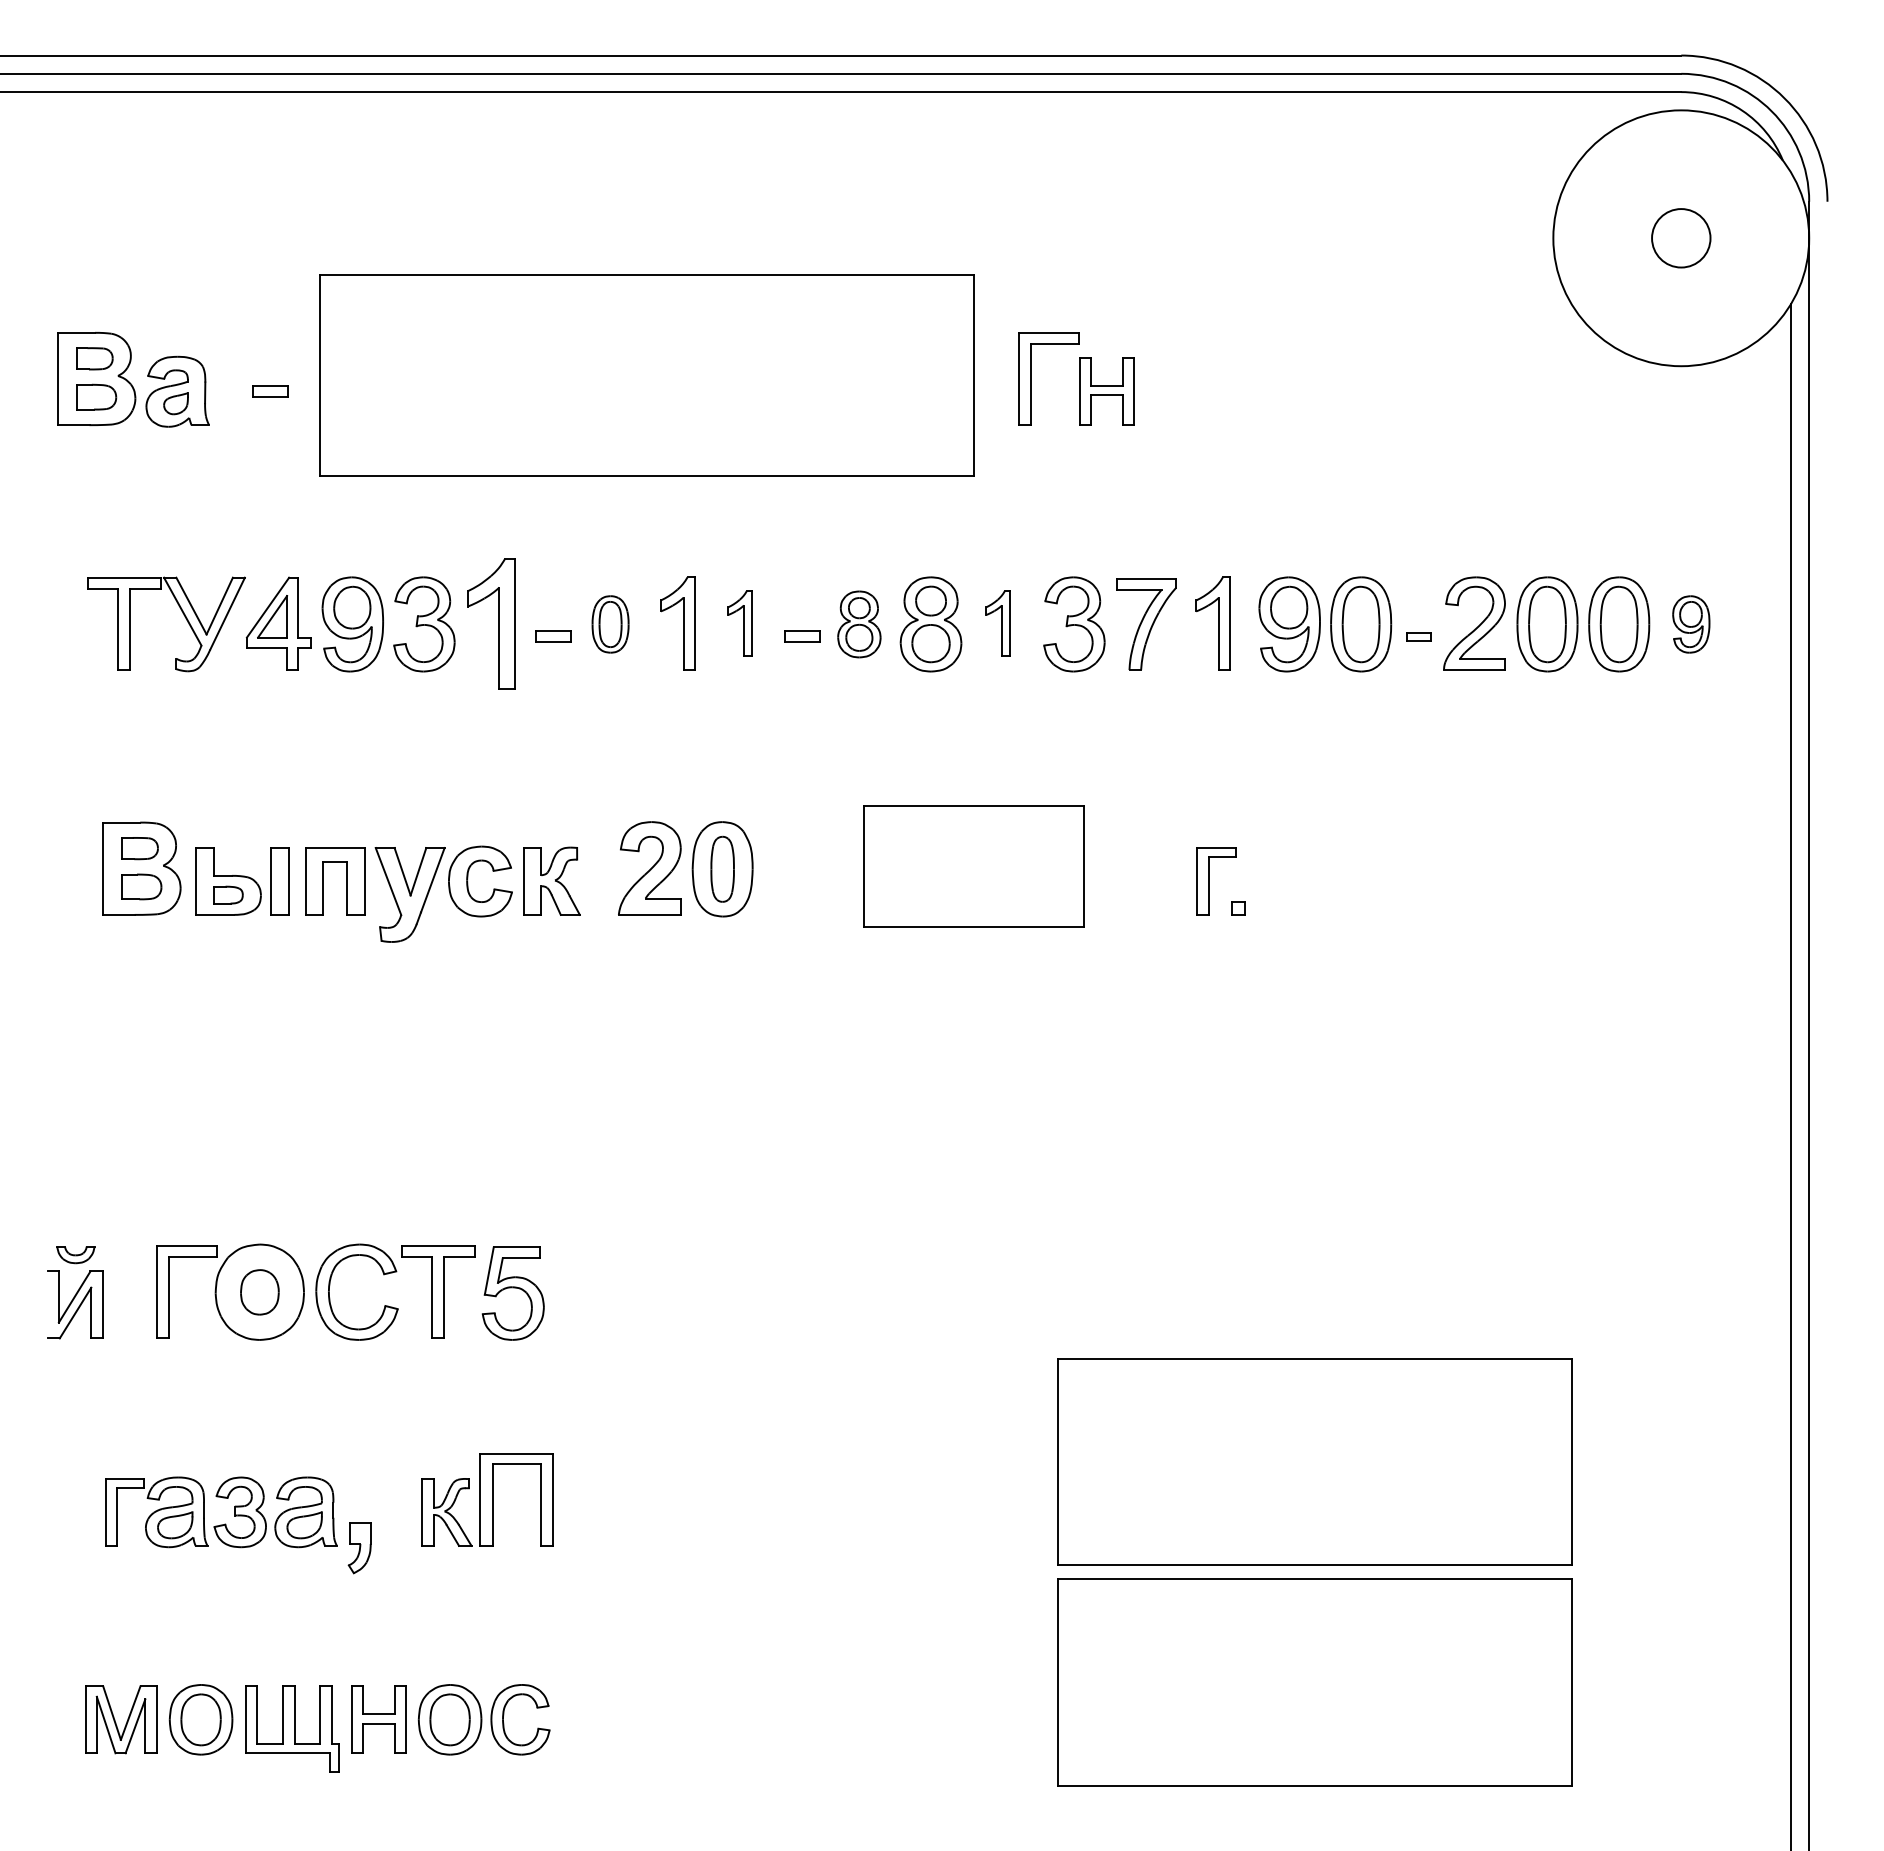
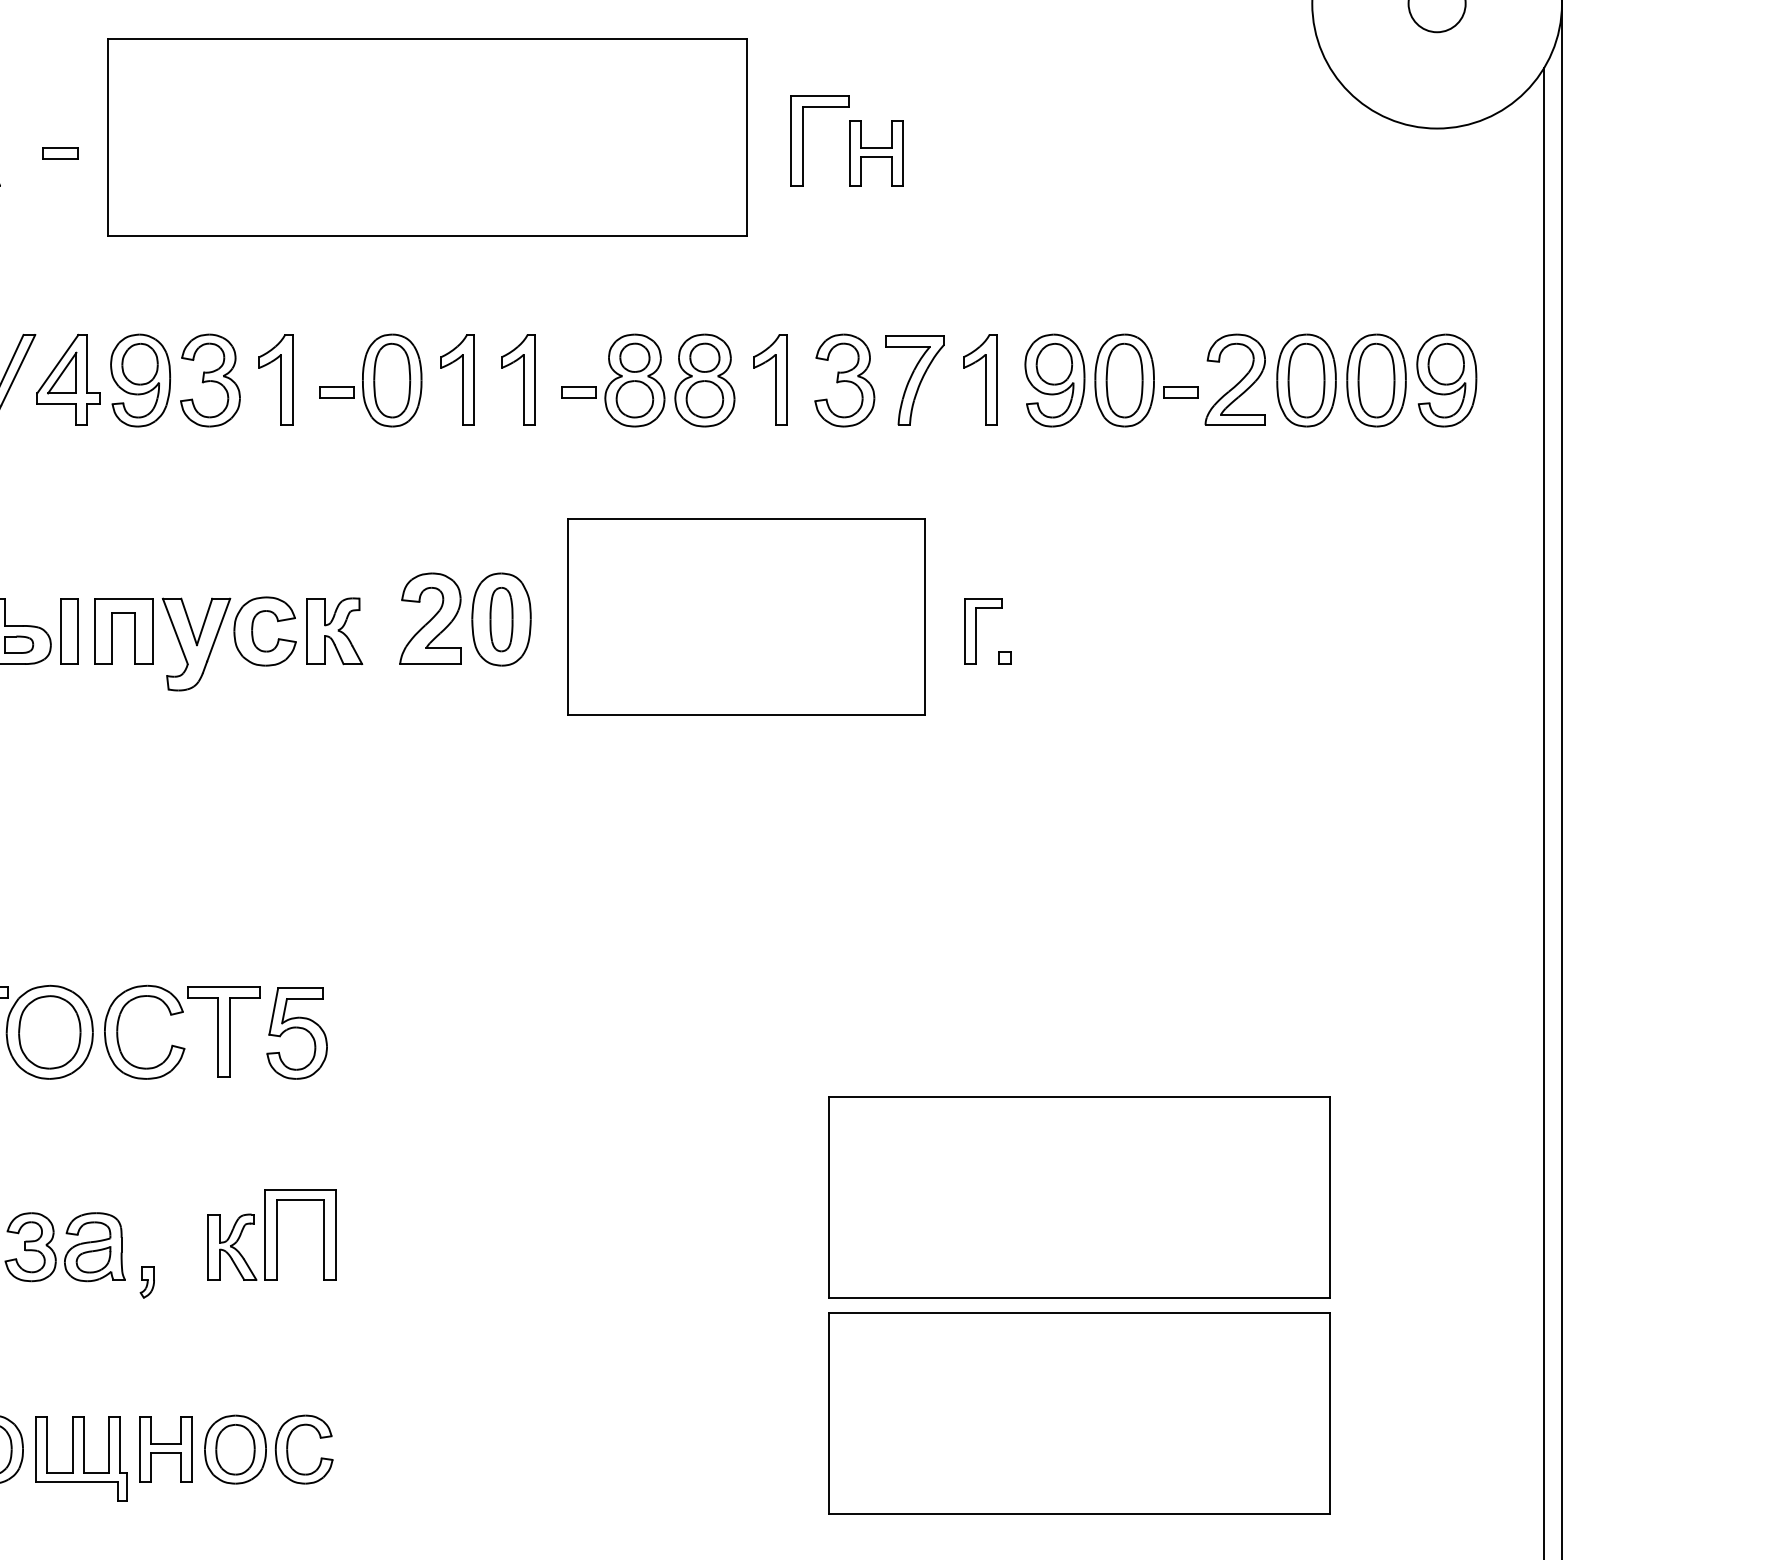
part: (491, 623) -> (275, 379), size x0.71
part: (739, 623) -> (517, 379), size x1.43
part: (997, 623) -> (769, 379), size x1.43
part: (610, 624) -> (392, 380), size x1.67
part: (859, 624) -> (635, 380), size x1.43
part: (1691, 624) -> (1447, 380), size x1.67
part: (1418, 636) -> (1180, 392), size x1.43
part: (973, 866) -> (746, 616), size x1.67
part: (259, 1292) -> (49, 1032), size x1.67
part: (359, 1548) -> (147, 1282), size x0.62

